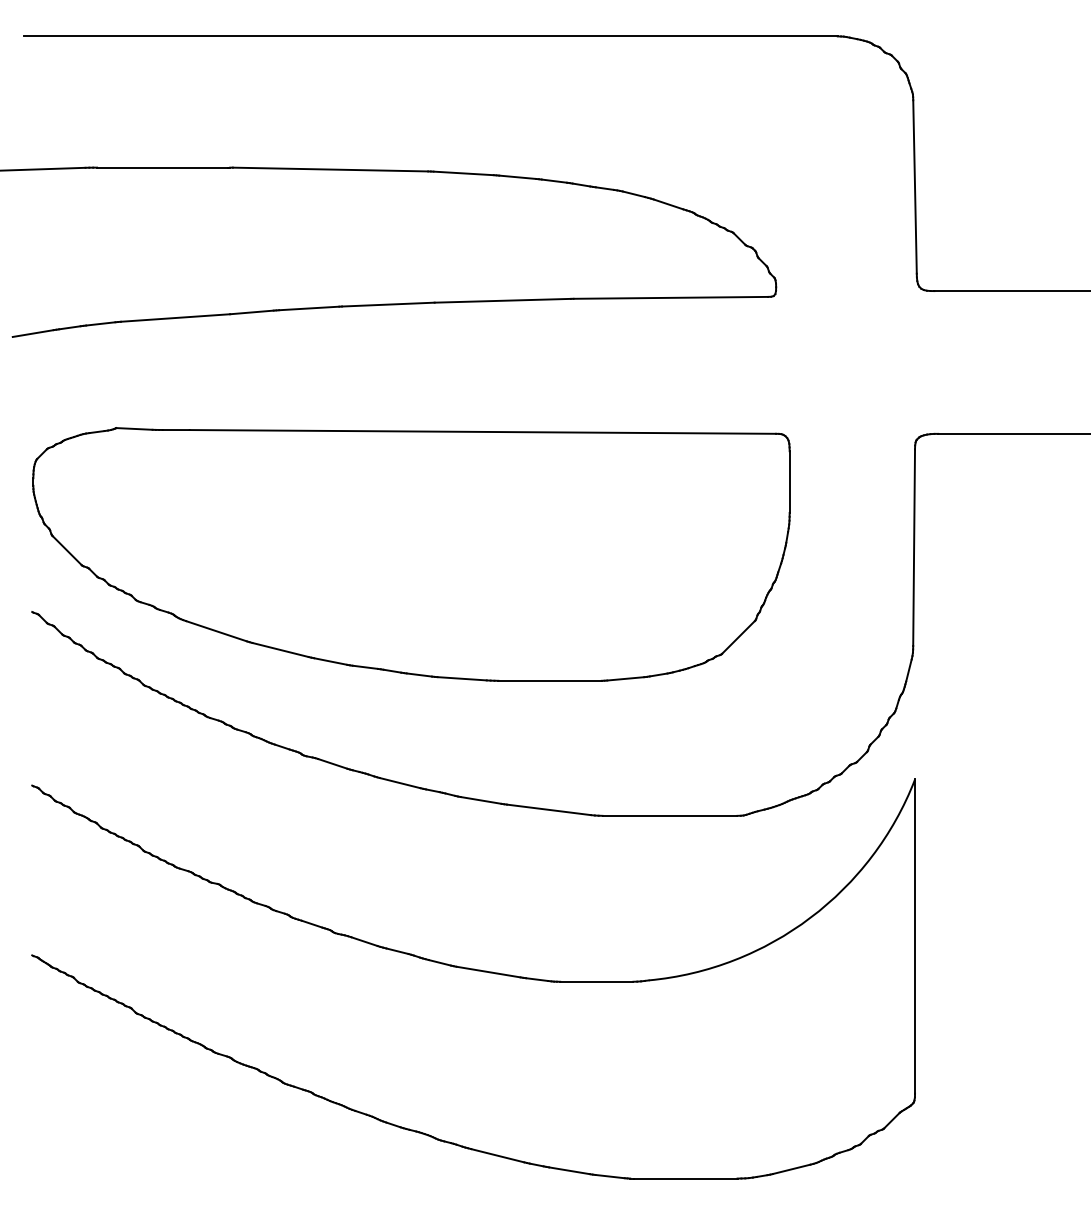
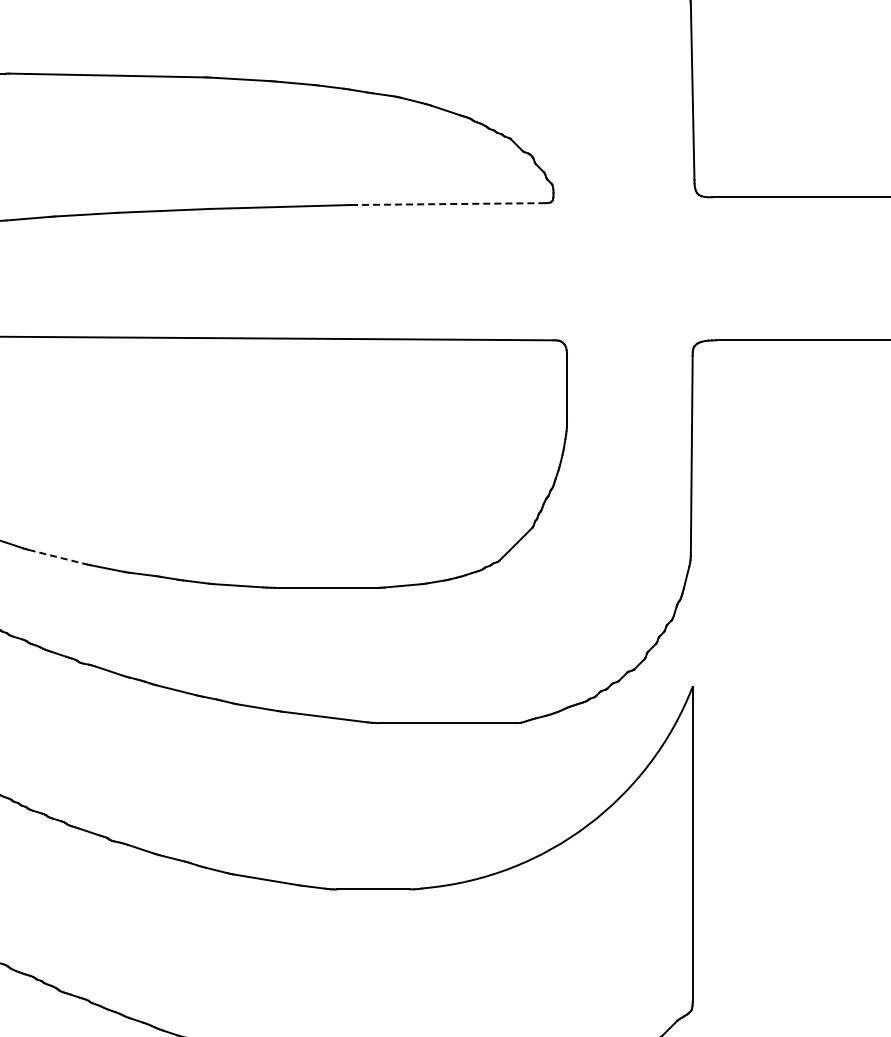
line: (670, 297) -> (447, 203), solid -> dashed
line: (281, 650) -> (57, 557), solid -> dashed

